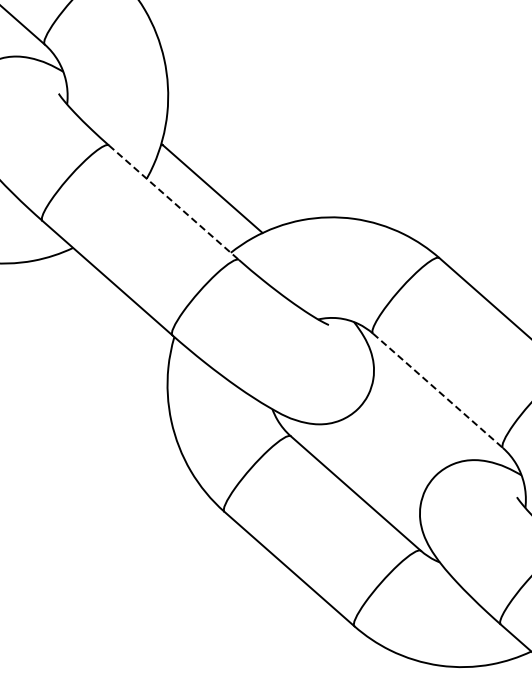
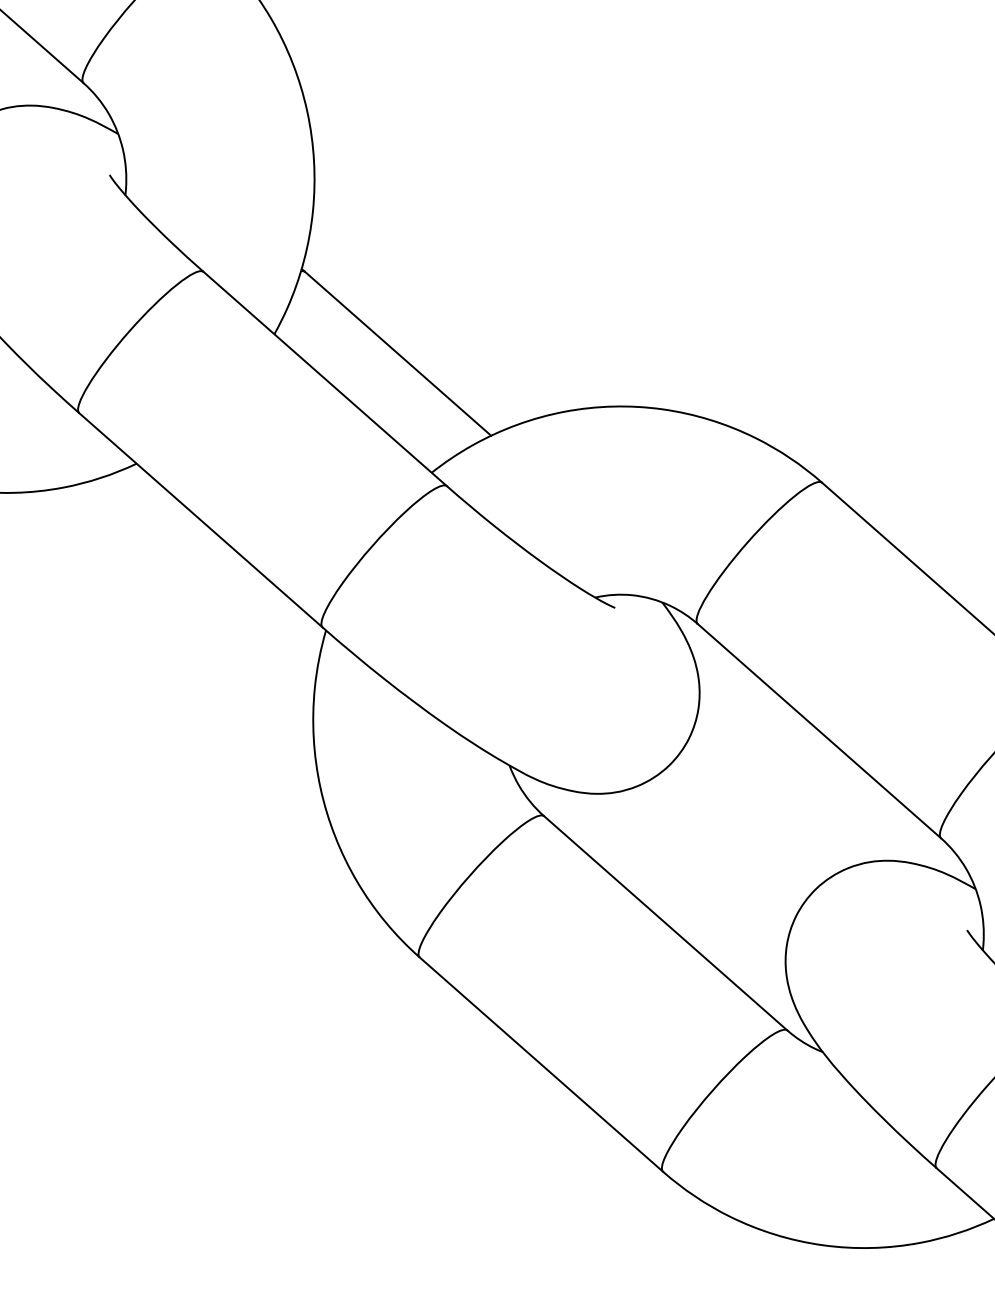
line: (174, 202) -> (326, 378), dashed -> solid
line: (438, 390) -> (820, 730), dashed -> solid

